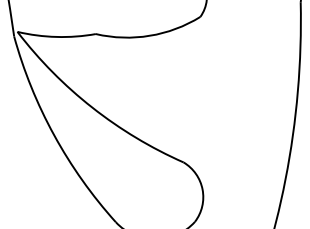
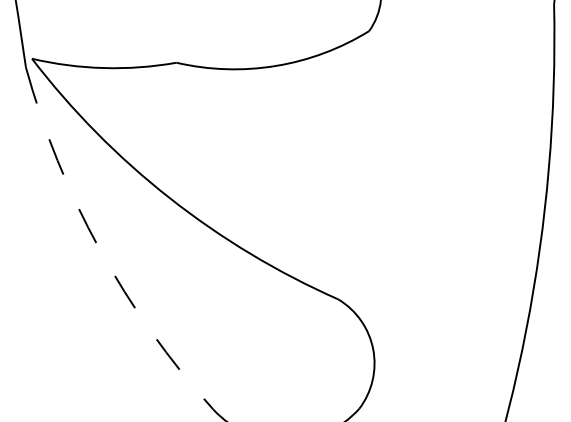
arc: (54, 135) -> (100, 249), solid -> dashed

